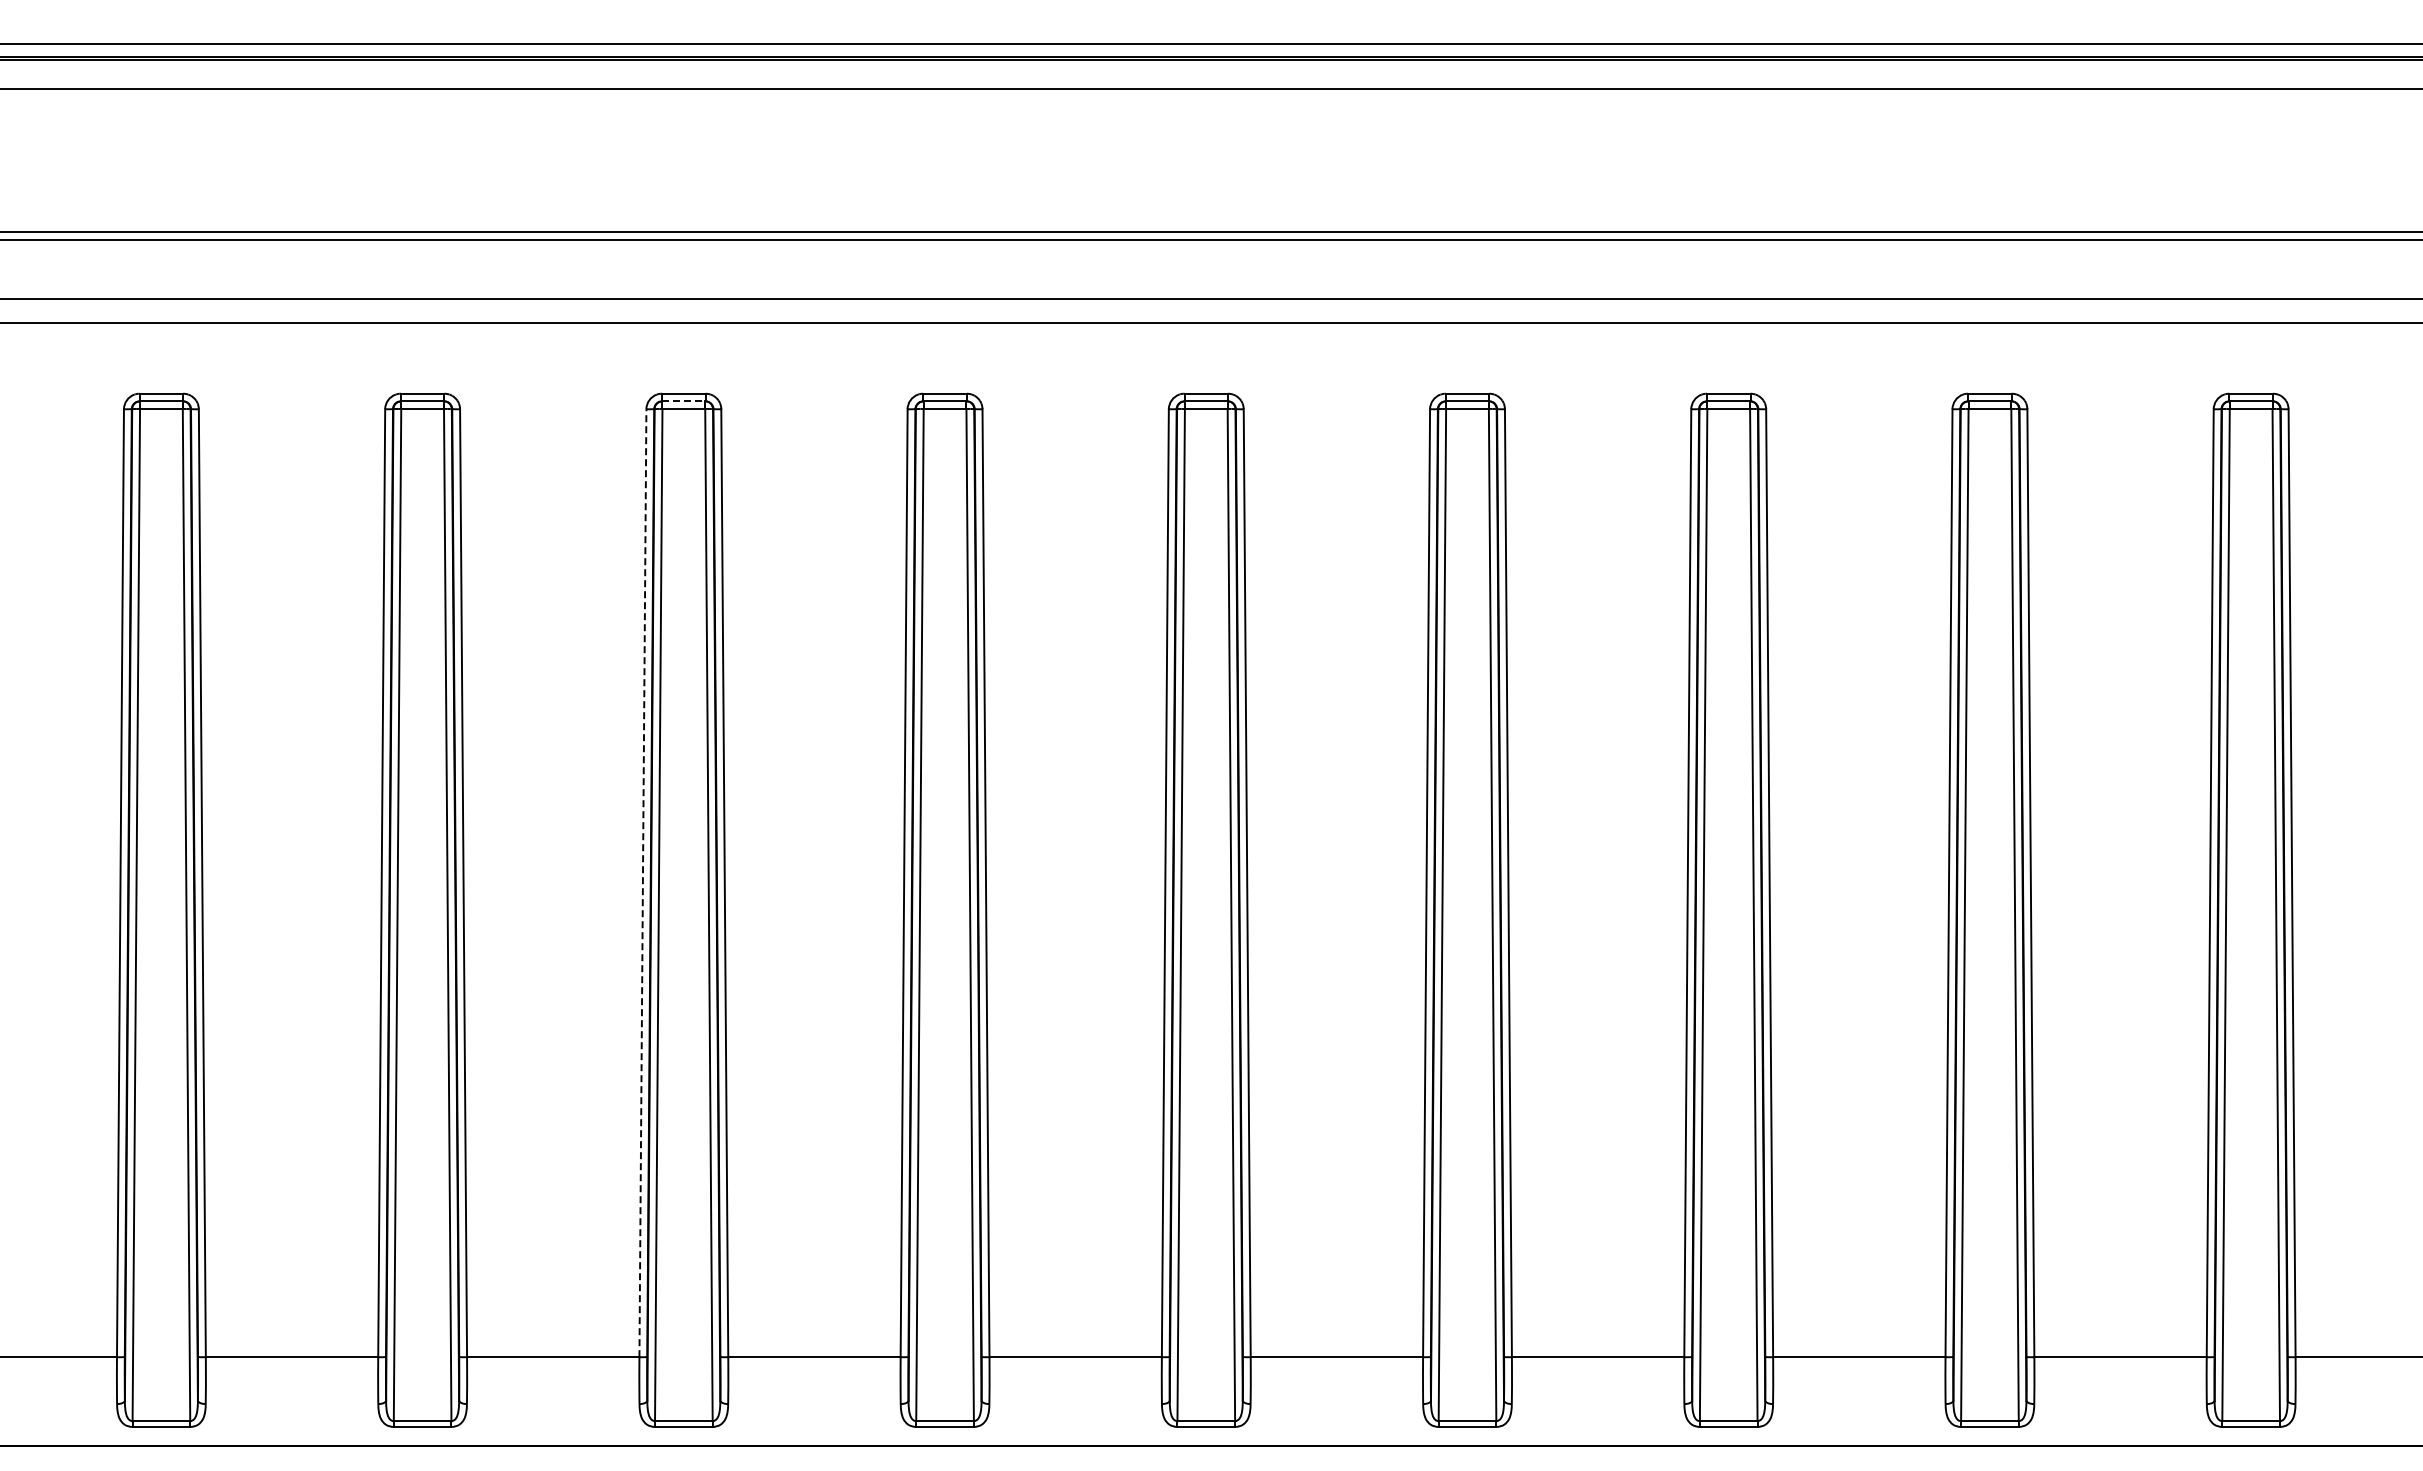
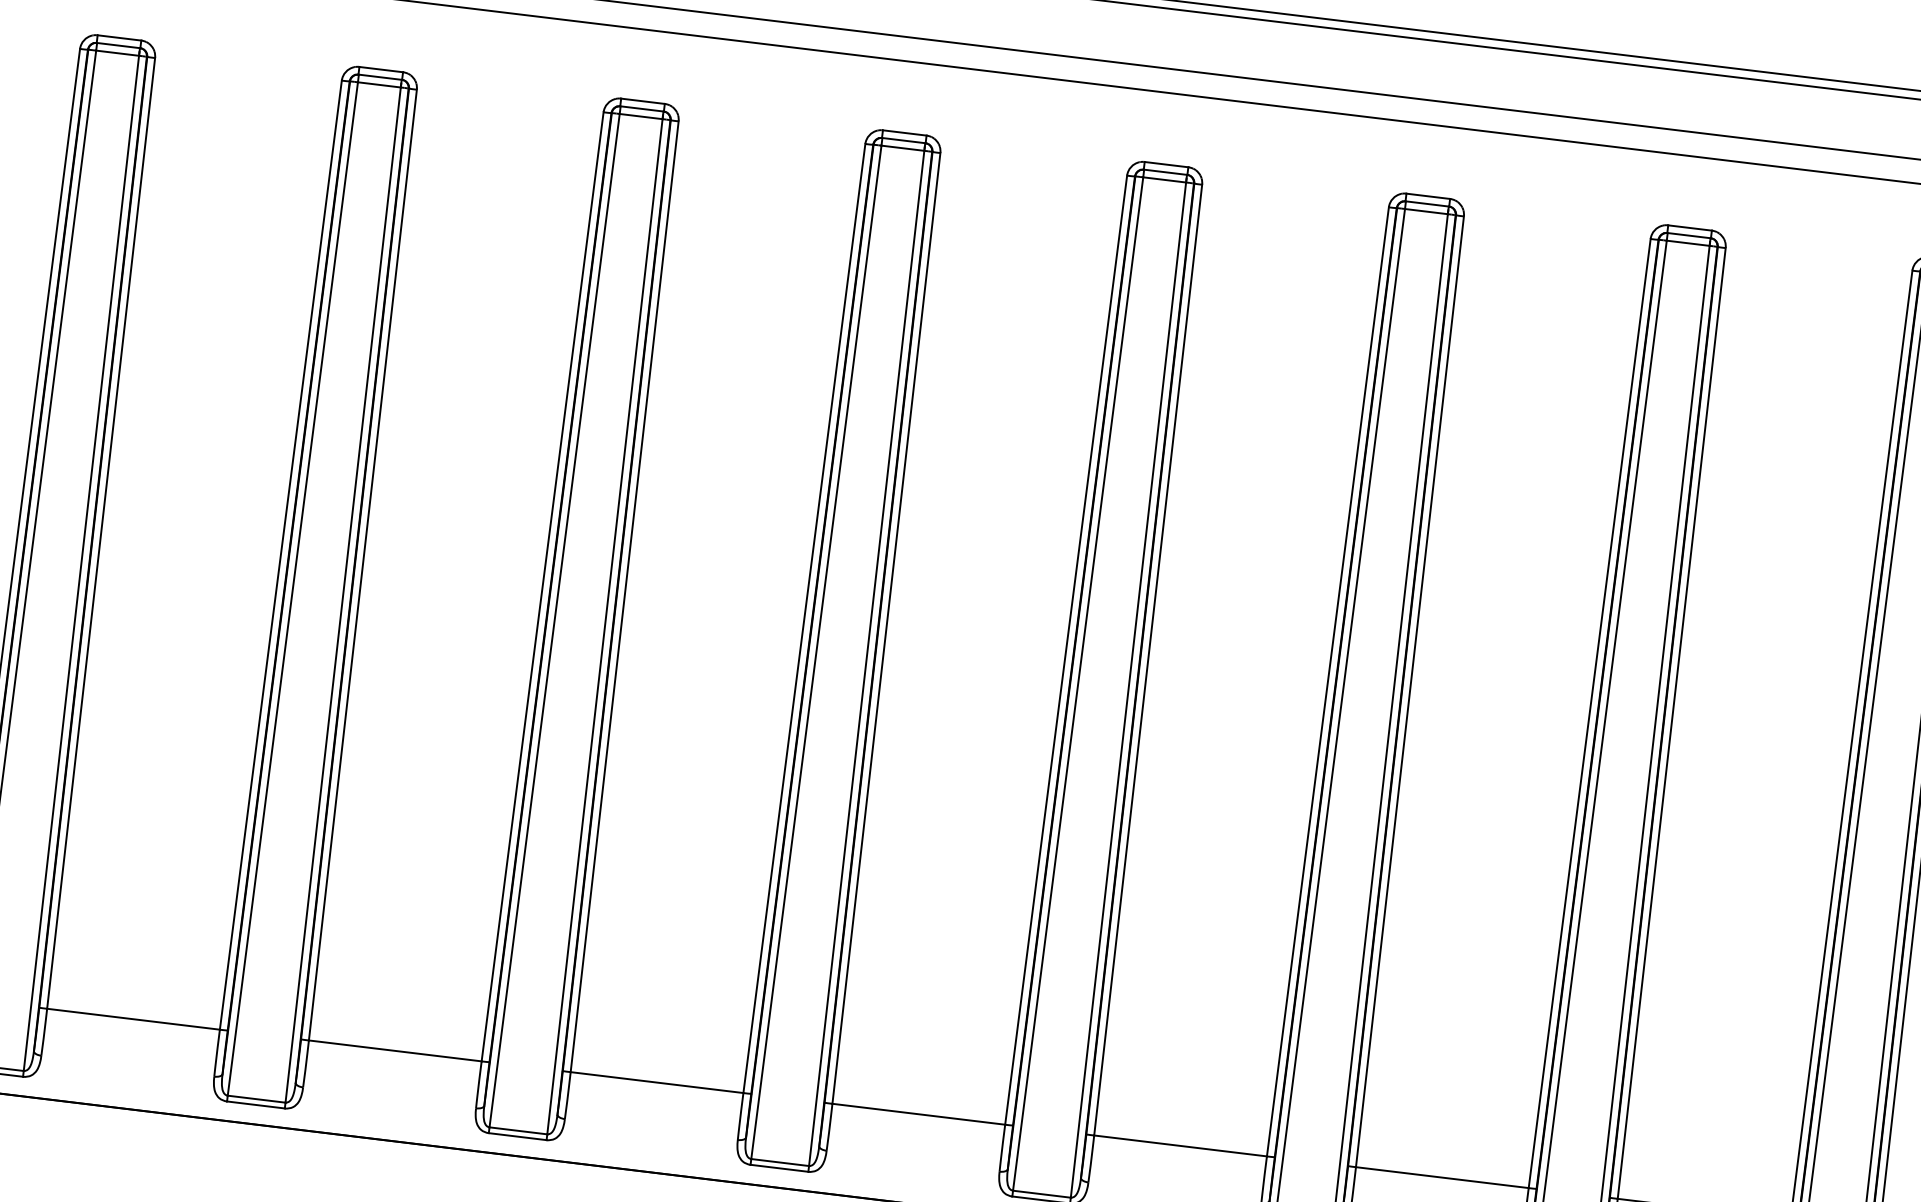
line: (683, 401) -> (641, 109), dashed -> solid
line: (642, 883) -> (542, 587), dashed -> solid

